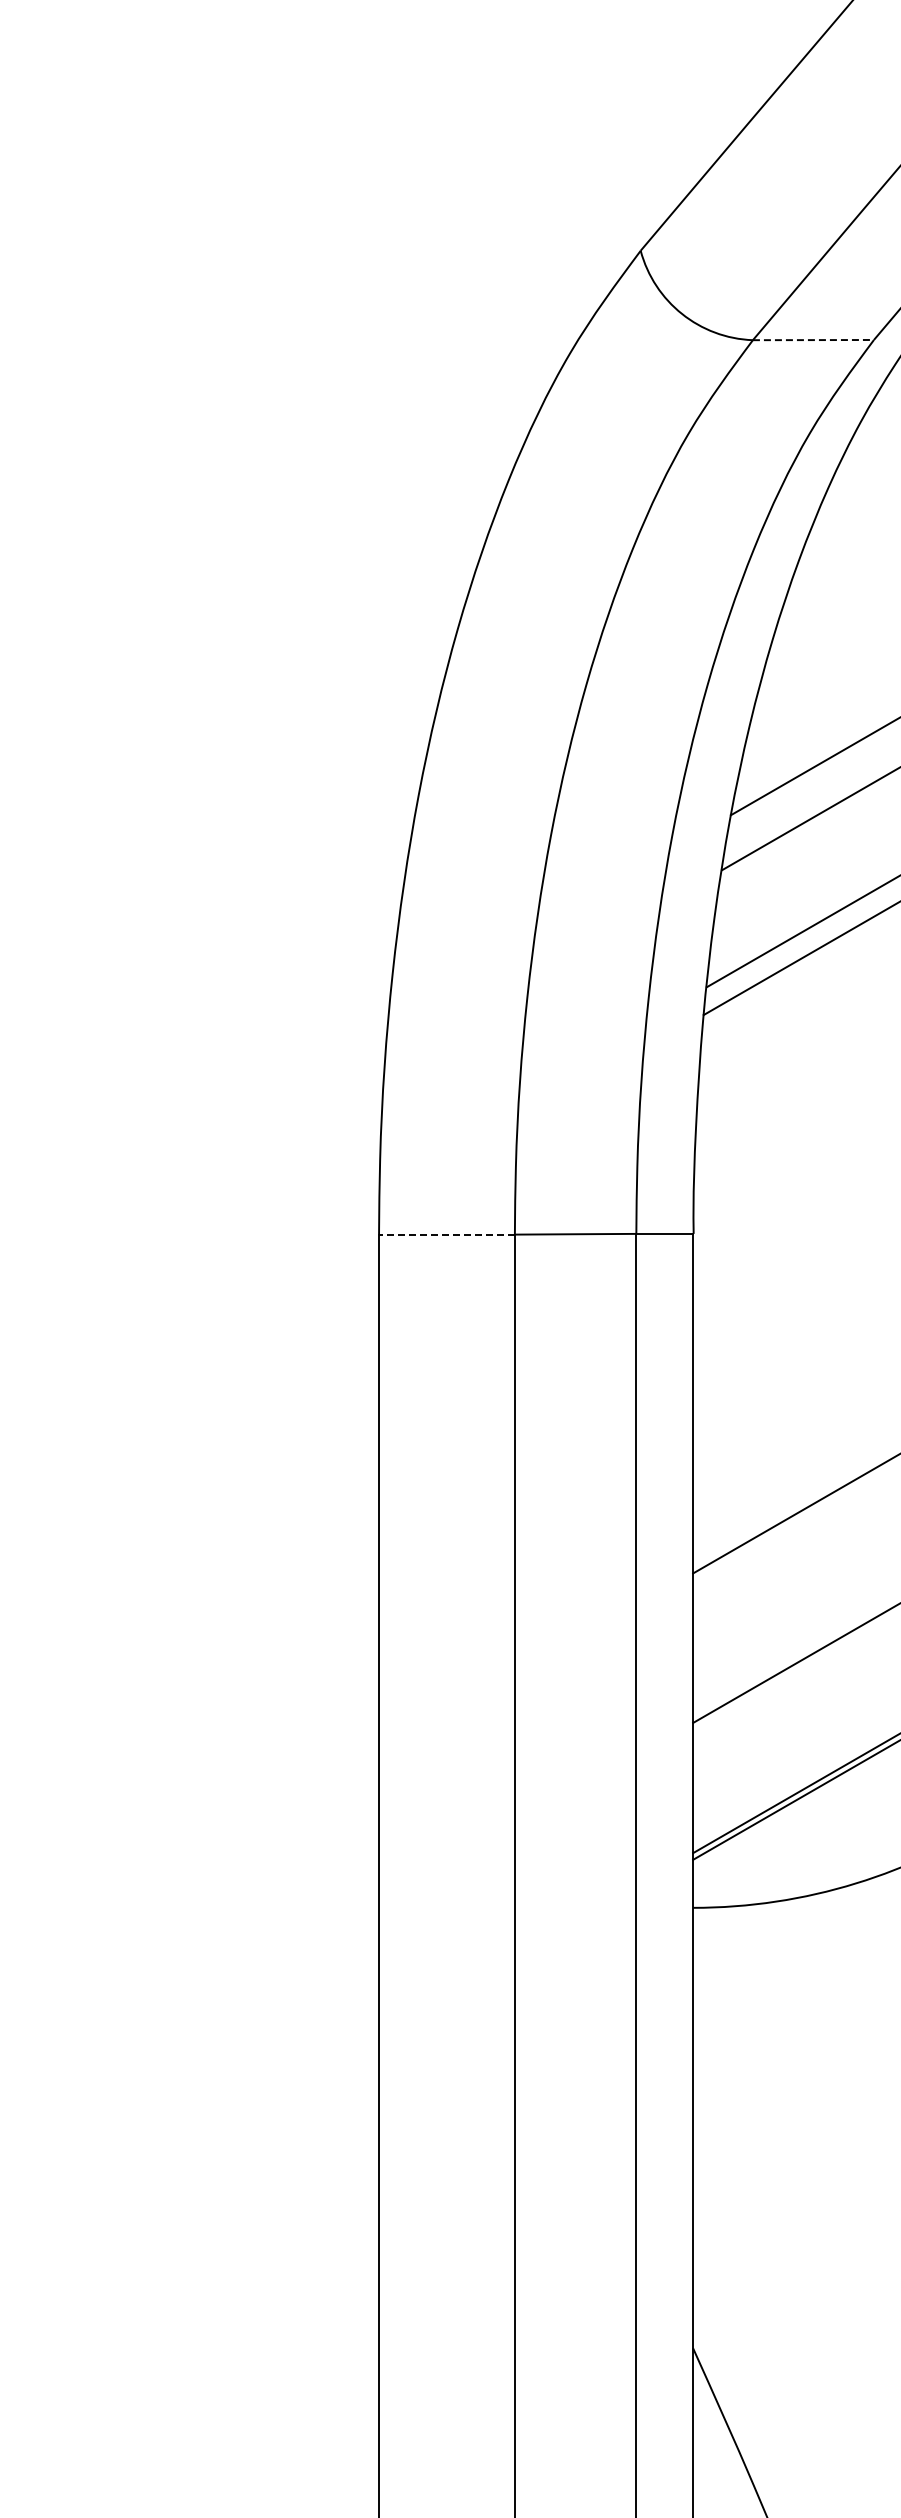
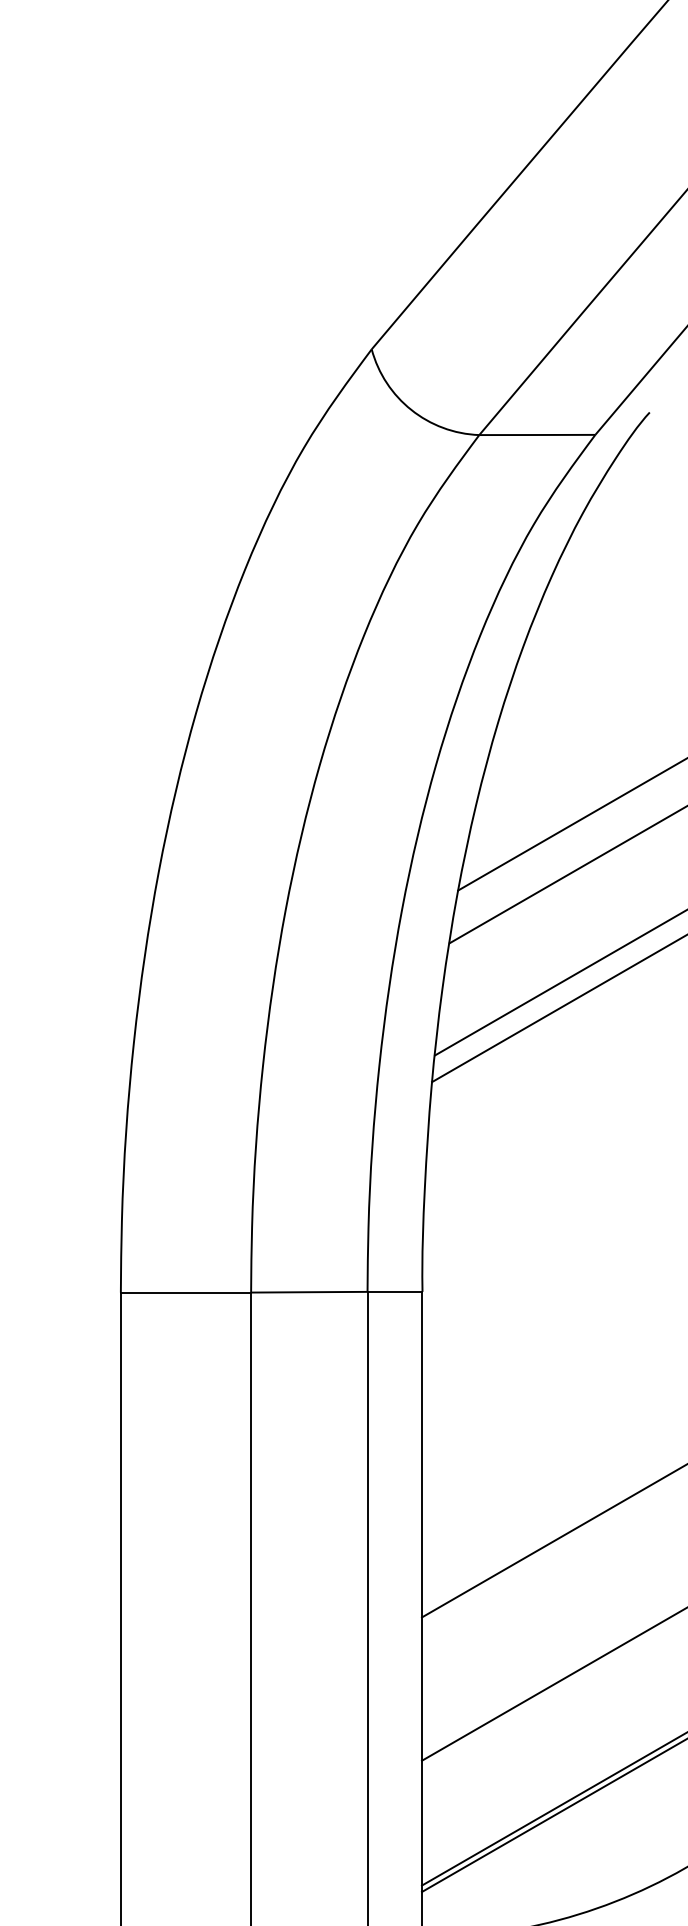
line: (813, 340) -> (537, 435), dashed -> solid
line: (446, 1234) -> (185, 1292), dashed -> solid

